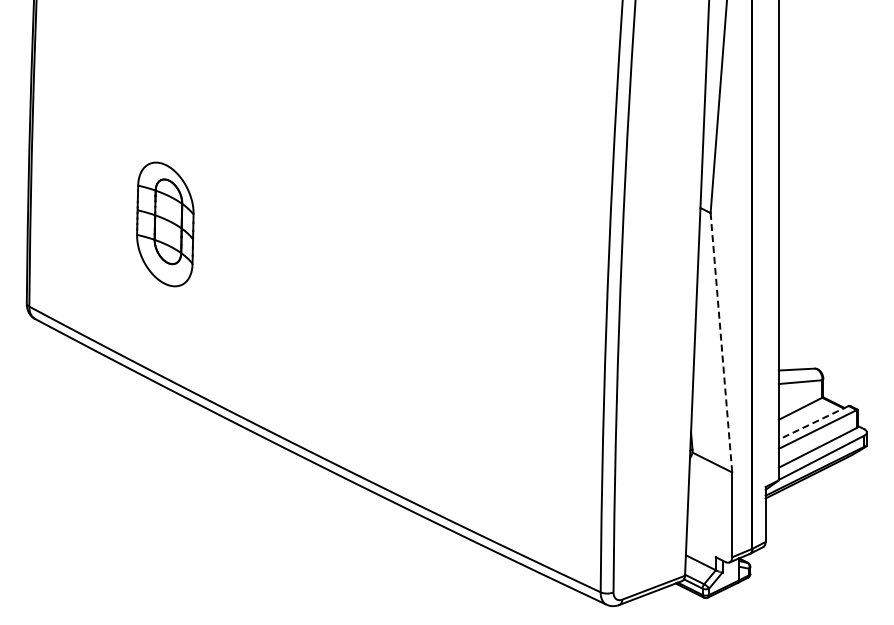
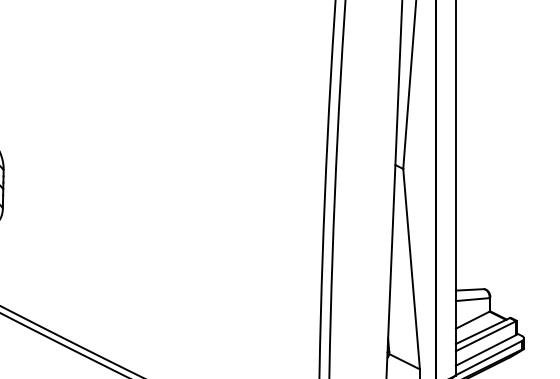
line: (721, 343) -> (411, 269), dashed -> solid
line: (813, 422) -> (482, 330), dashed -> solid

